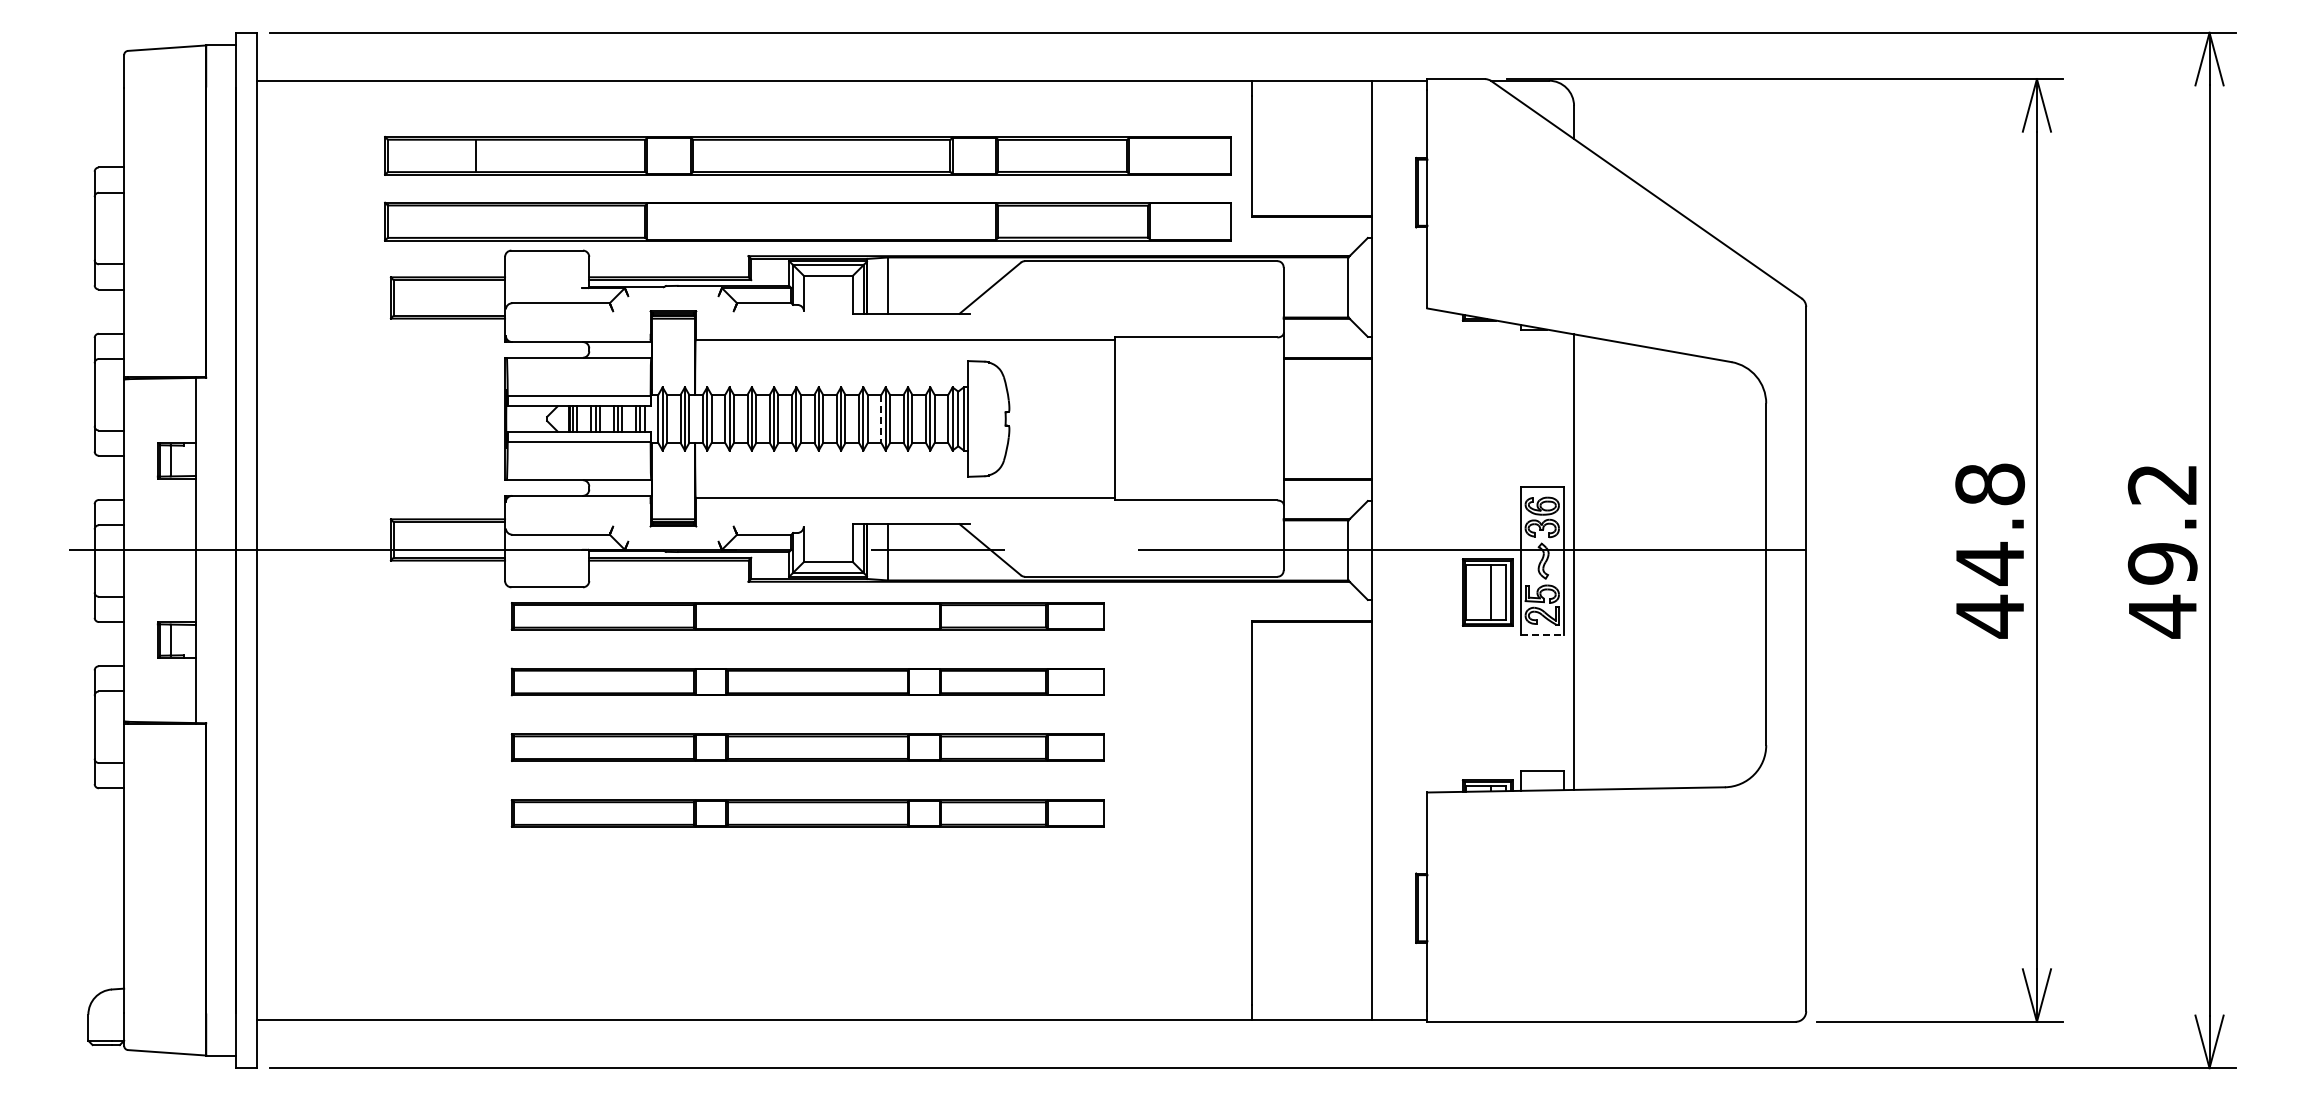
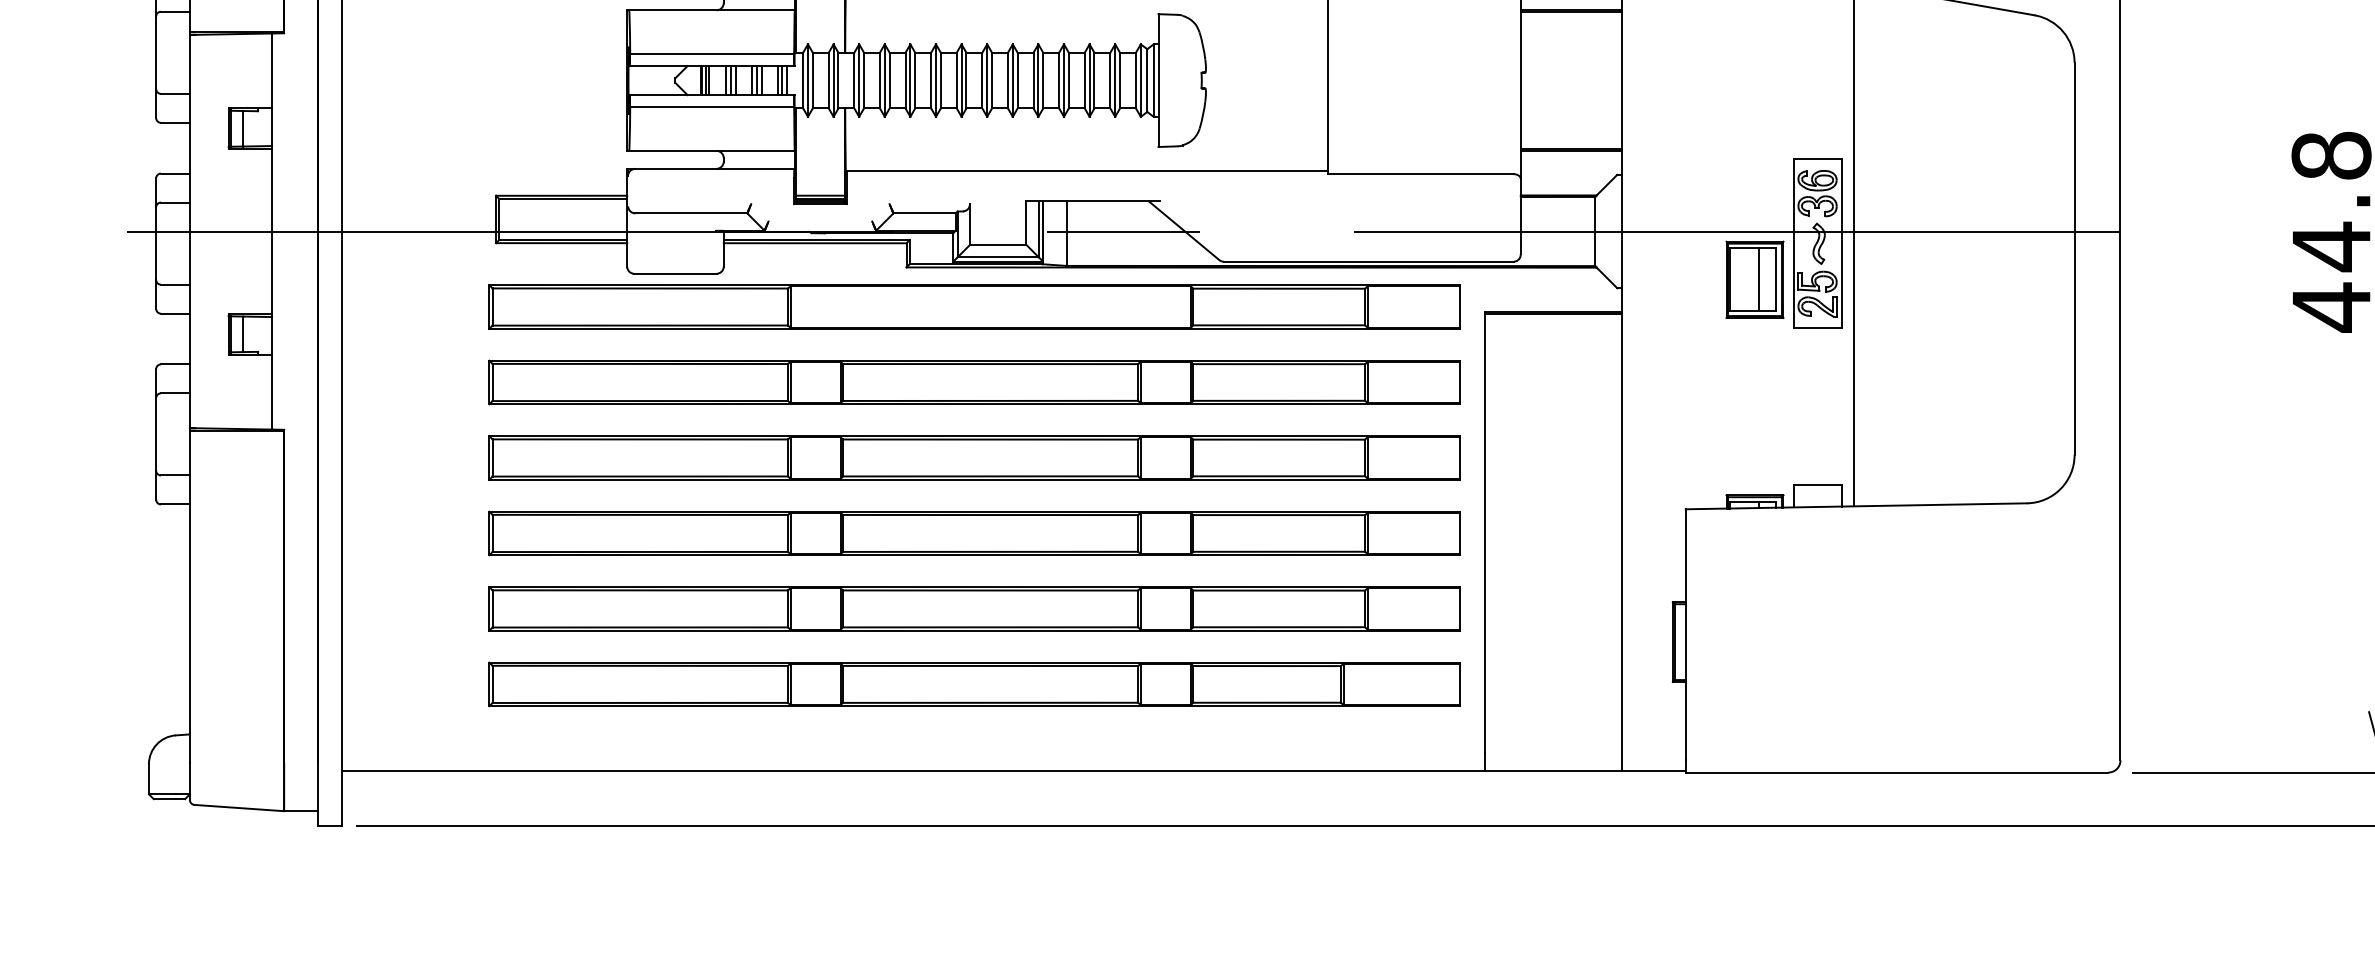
line: (881, 419) -> (1059, 81), dashed -> solid
part: (807, 616) -> (974, 307), size x1.43
line: (1542, 634) -> (1817, 327), dashed -> solid
part: (807, 681) -> (974, 381), size x1.43
part: (807, 747) -> (974, 457), size x1.43
part: (807, 813) -> (974, 533), size x1.43
part: (807, 879) -> (974, 609), added
part: (807, 944) -> (974, 683), added

